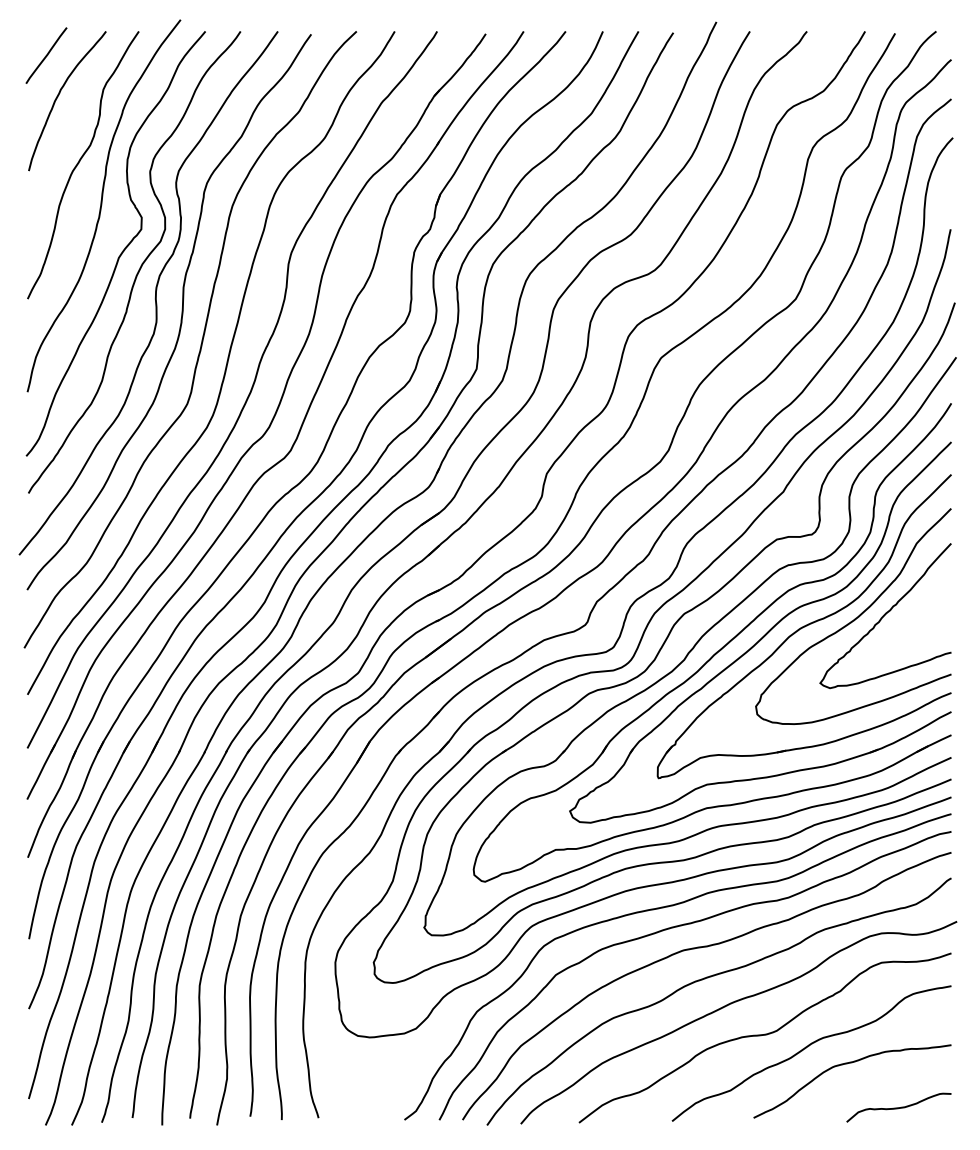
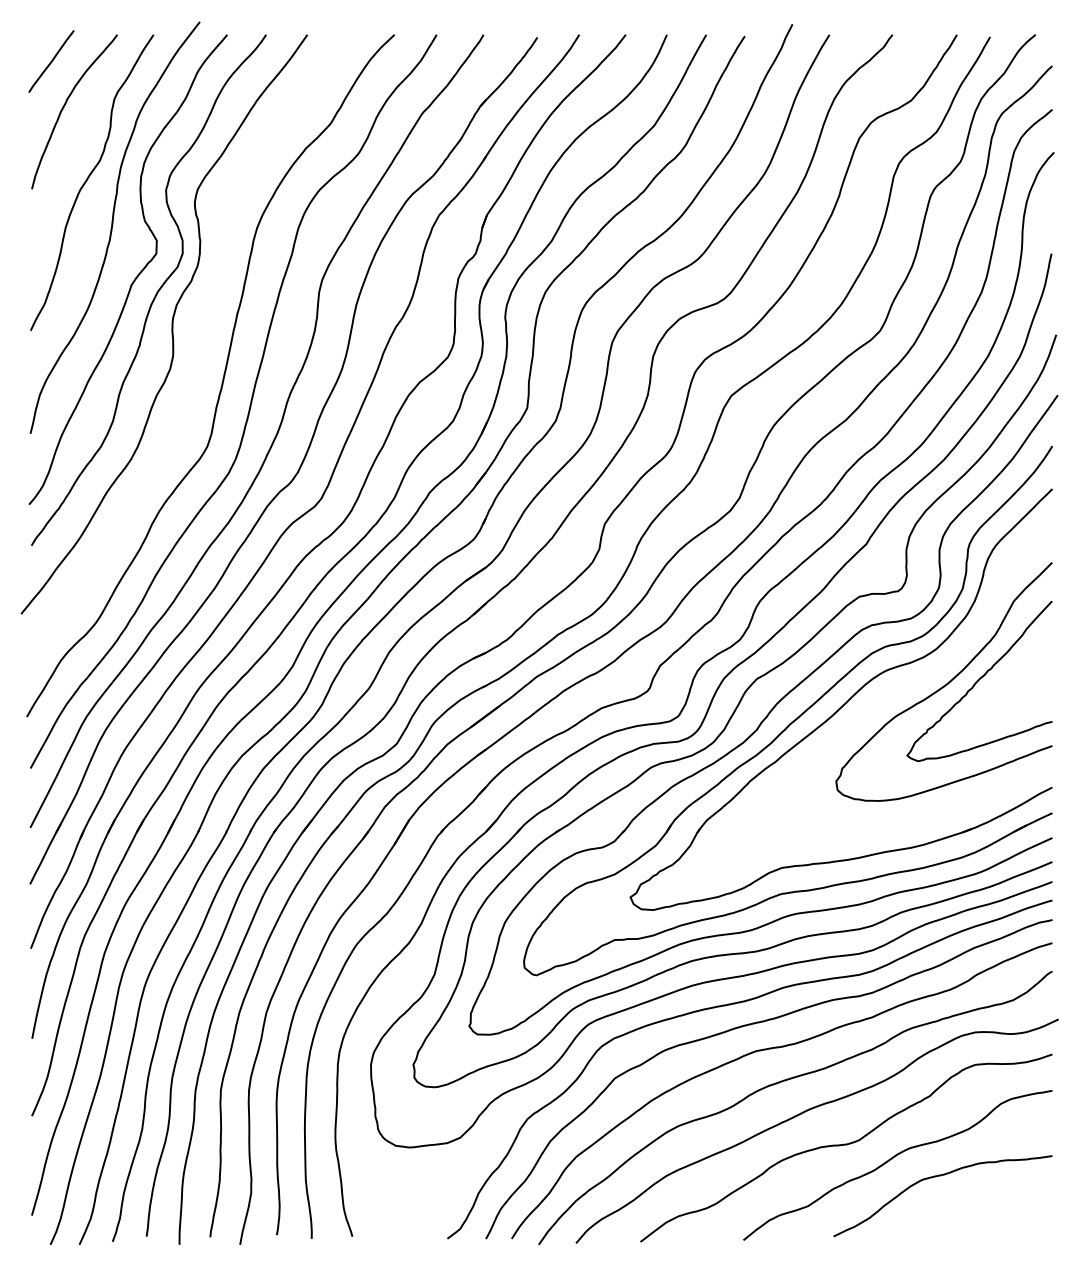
curve: (181, 313) -> (200, 346), removed
part: (804, 626) -> (889, 692), removed
curve: (899, 1107) -> (994, 1224), removed

